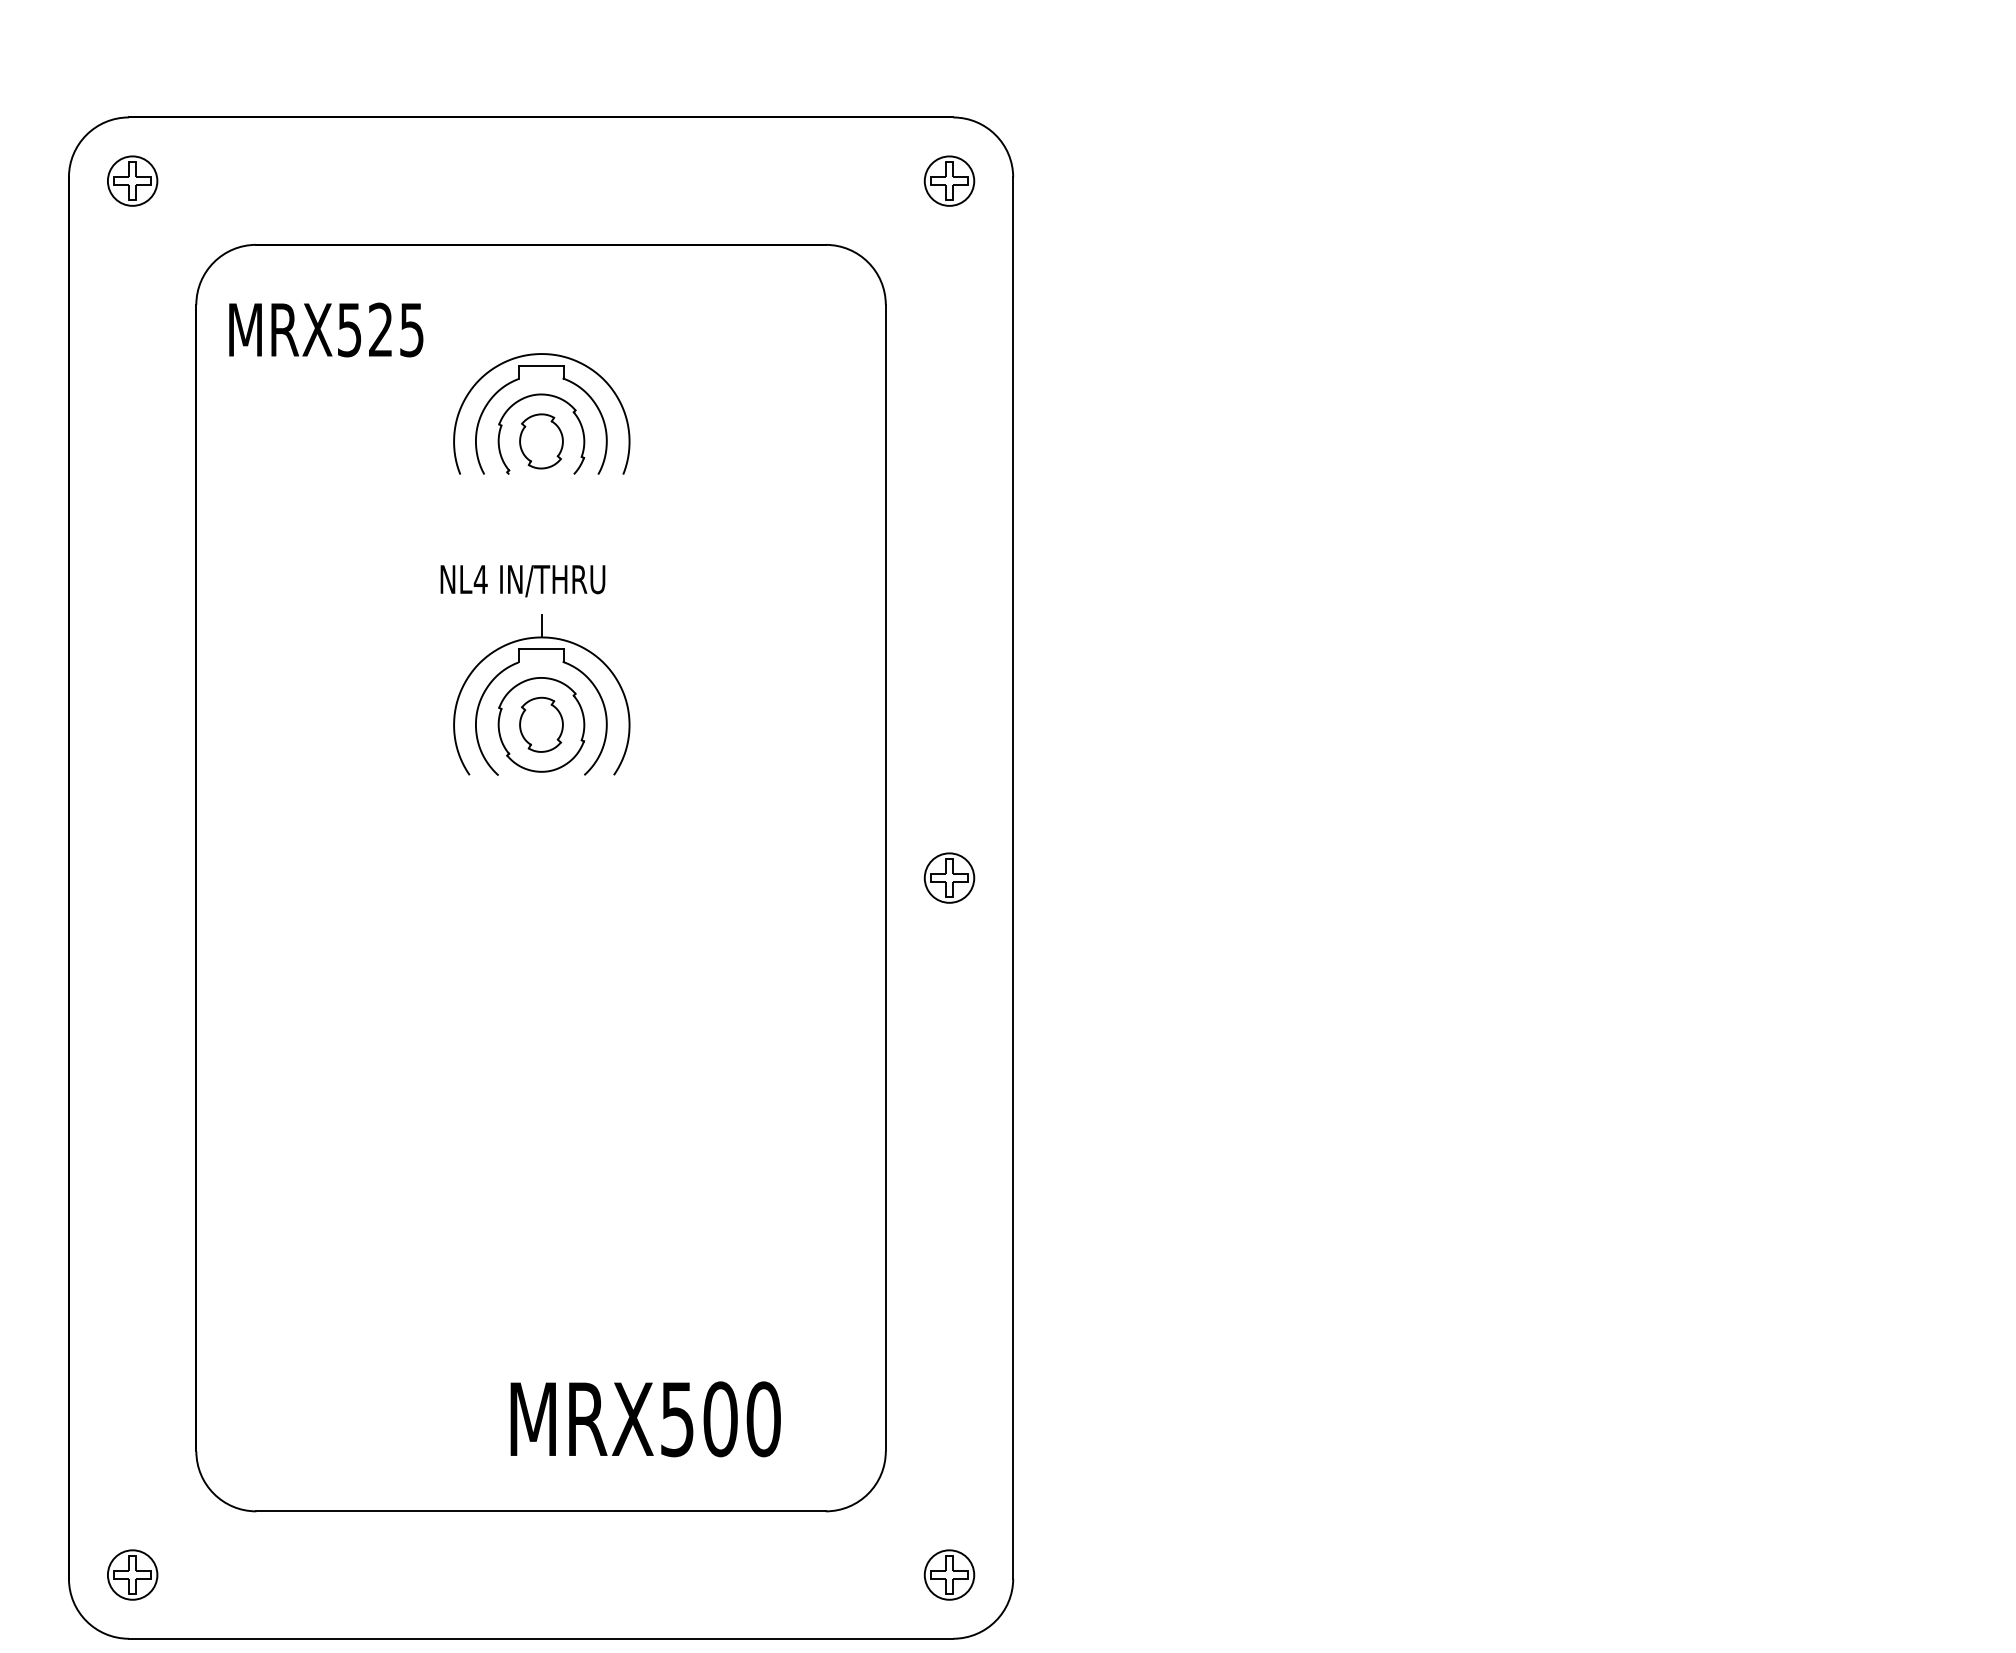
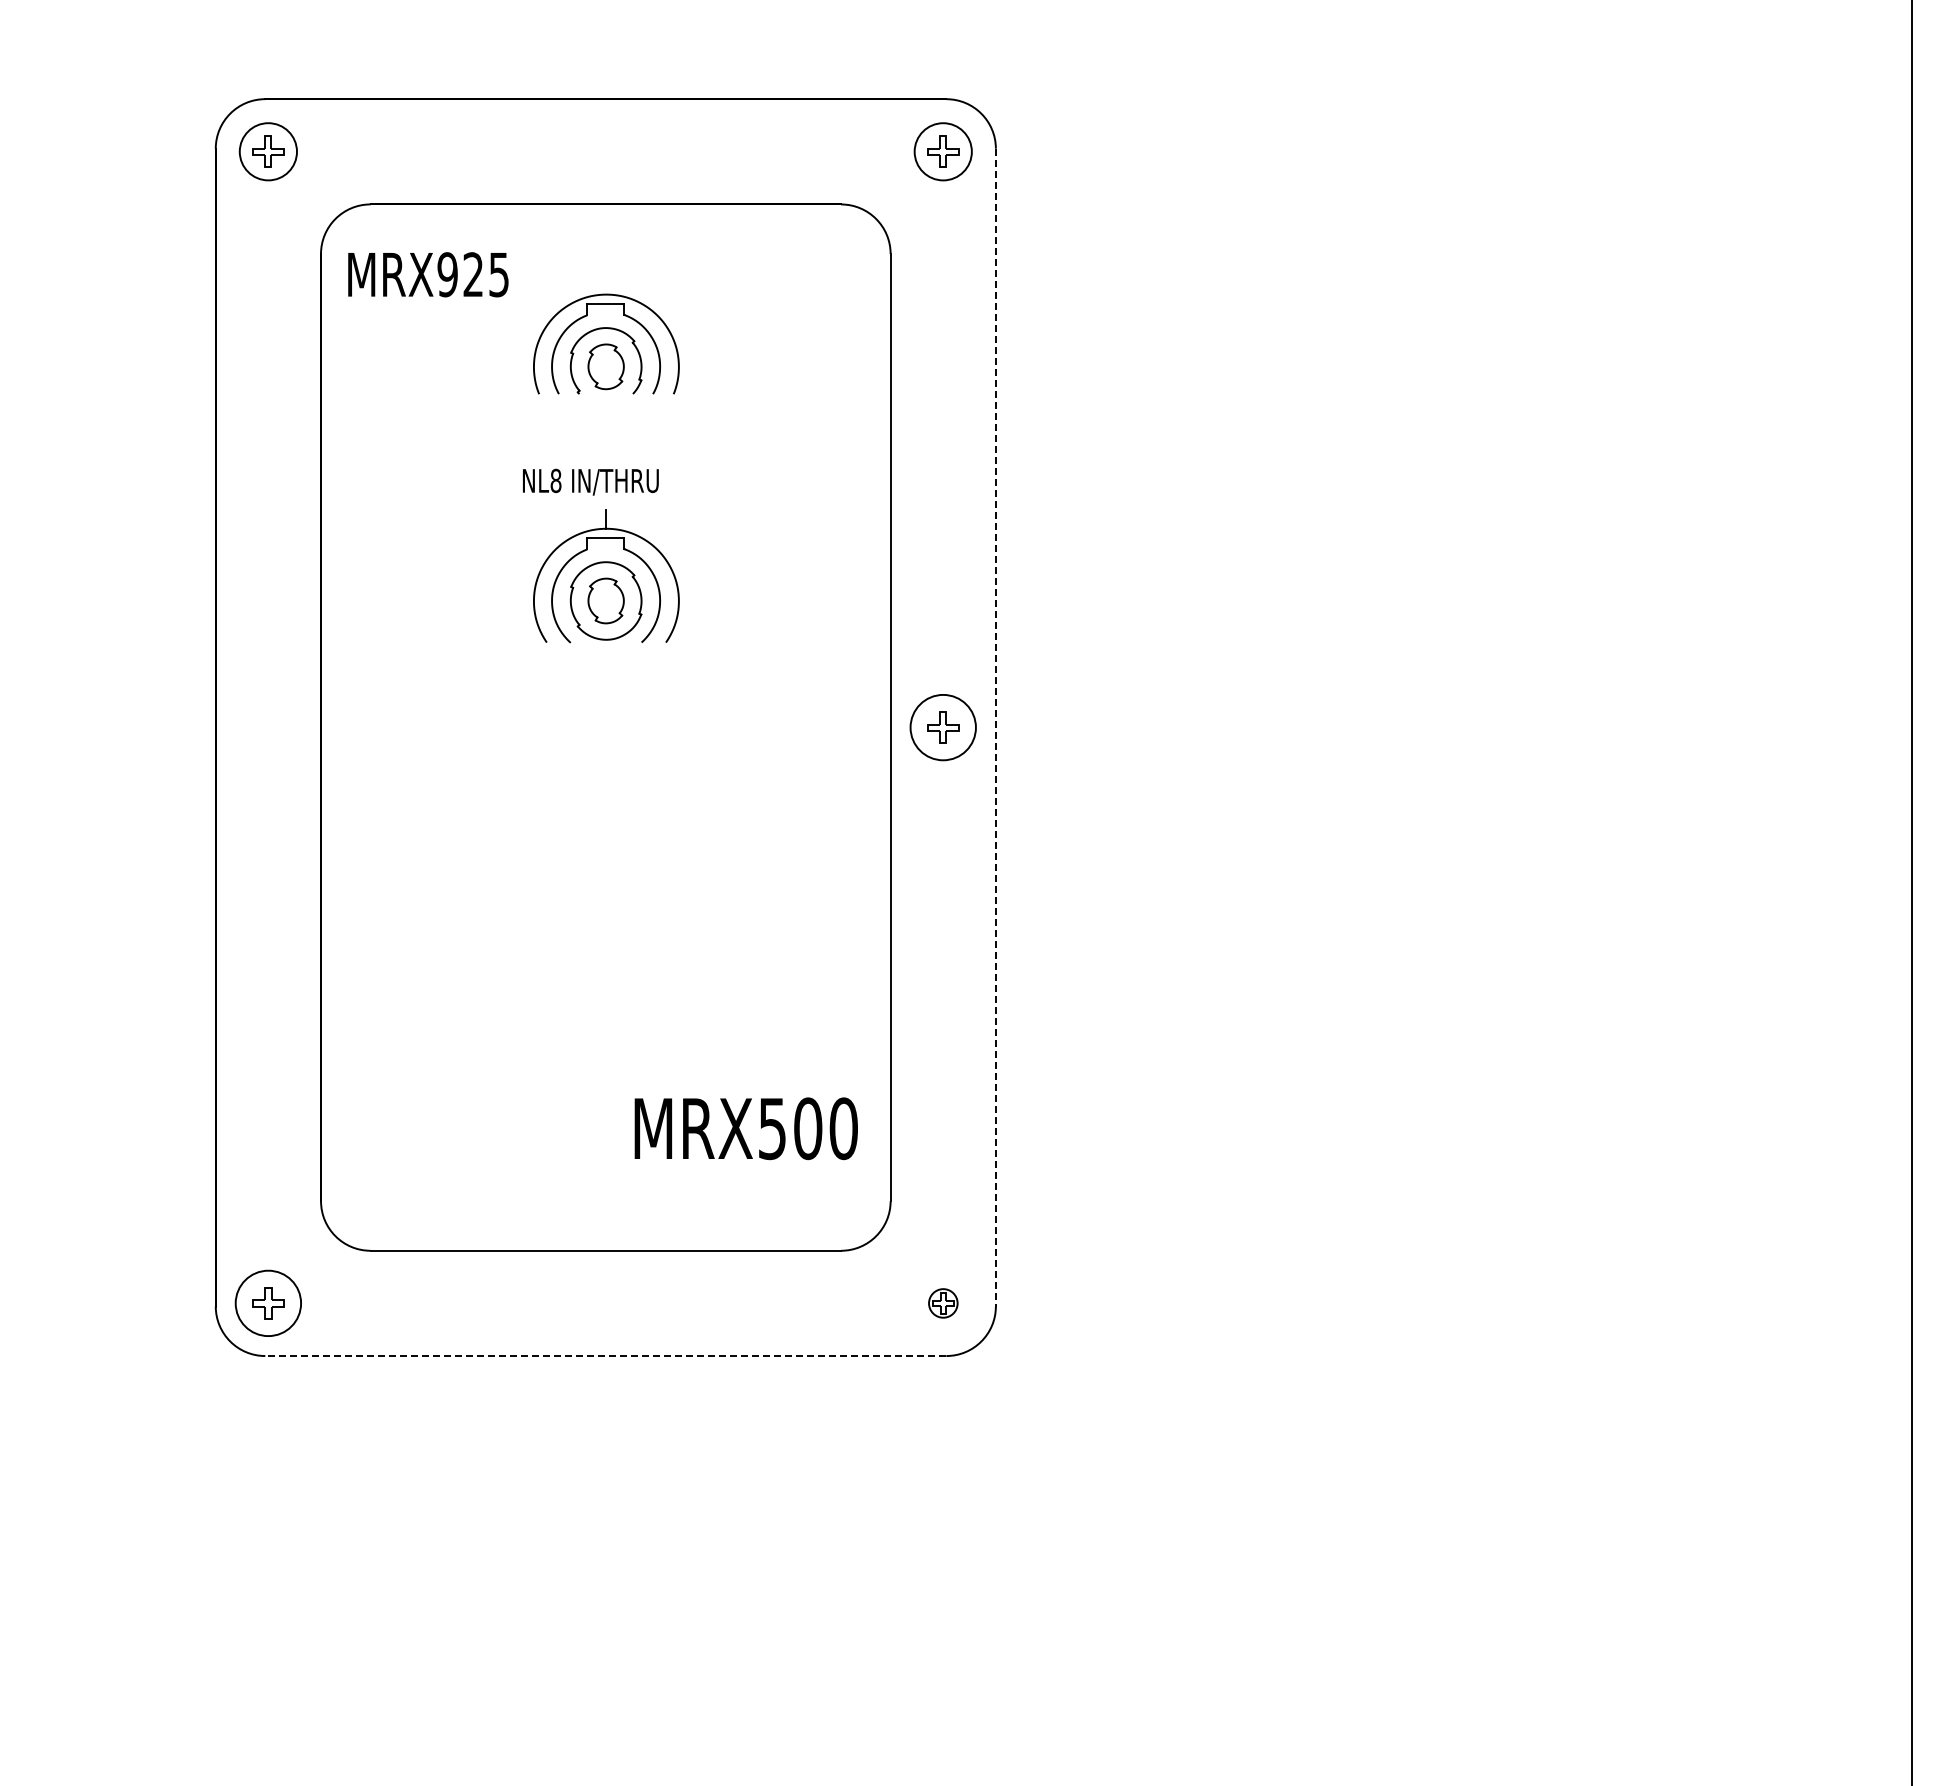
circle: (131, 180) -> (267, 151), size x1.4
circle: (948, 180) -> (942, 151), size x1.4
text: (349, 329) -> (447, 274), MRX525 -> MRX925
text: (480, 579) -> (555, 480), NL4 -> NL8
circle: (948, 877) -> (942, 727), size x1.6
line: (1012, 877) -> (995, 727), solid -> dashed
text: (644, 1419) -> (745, 1128), moved
circle: (131, 1573) -> (267, 1302), size x1.6
part: (949, 1575) -> (943, 1303), size x0.7
line: (540, 1639) -> (605, 1356), solid -> dashed

